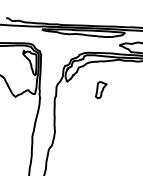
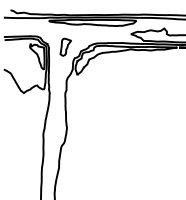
part: (100, 89) -> (65, 46), moved

